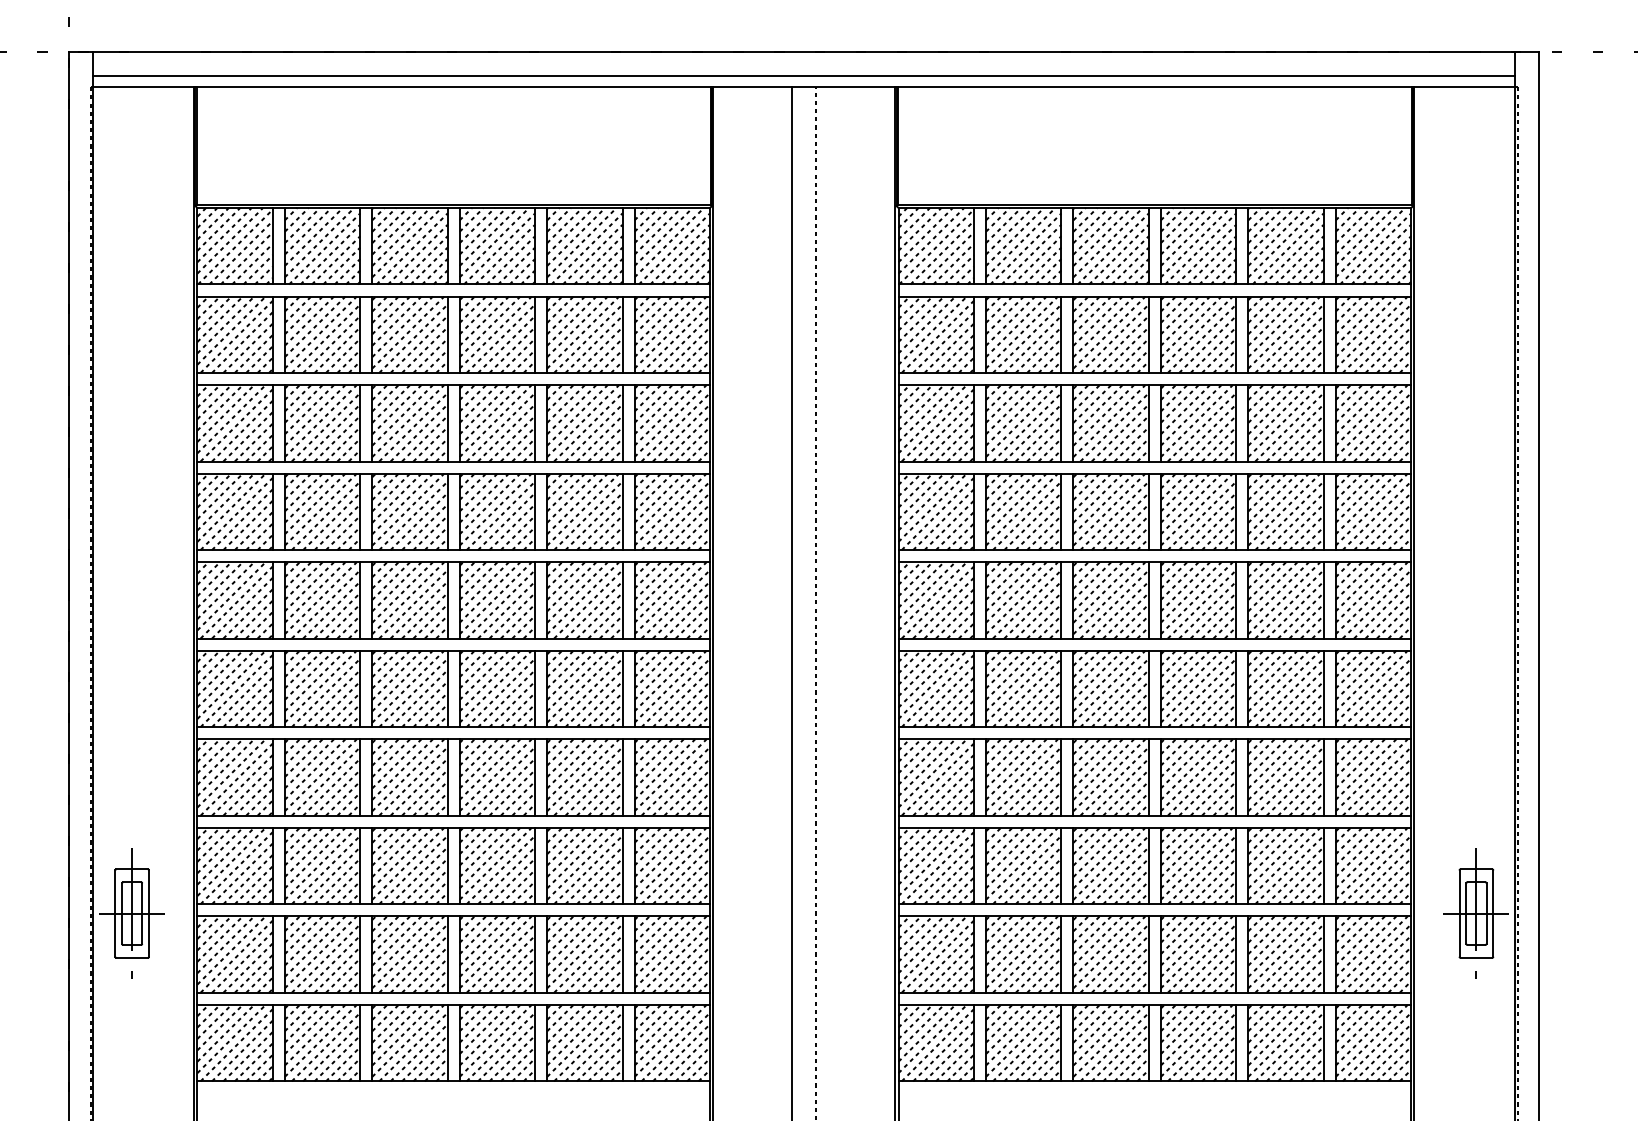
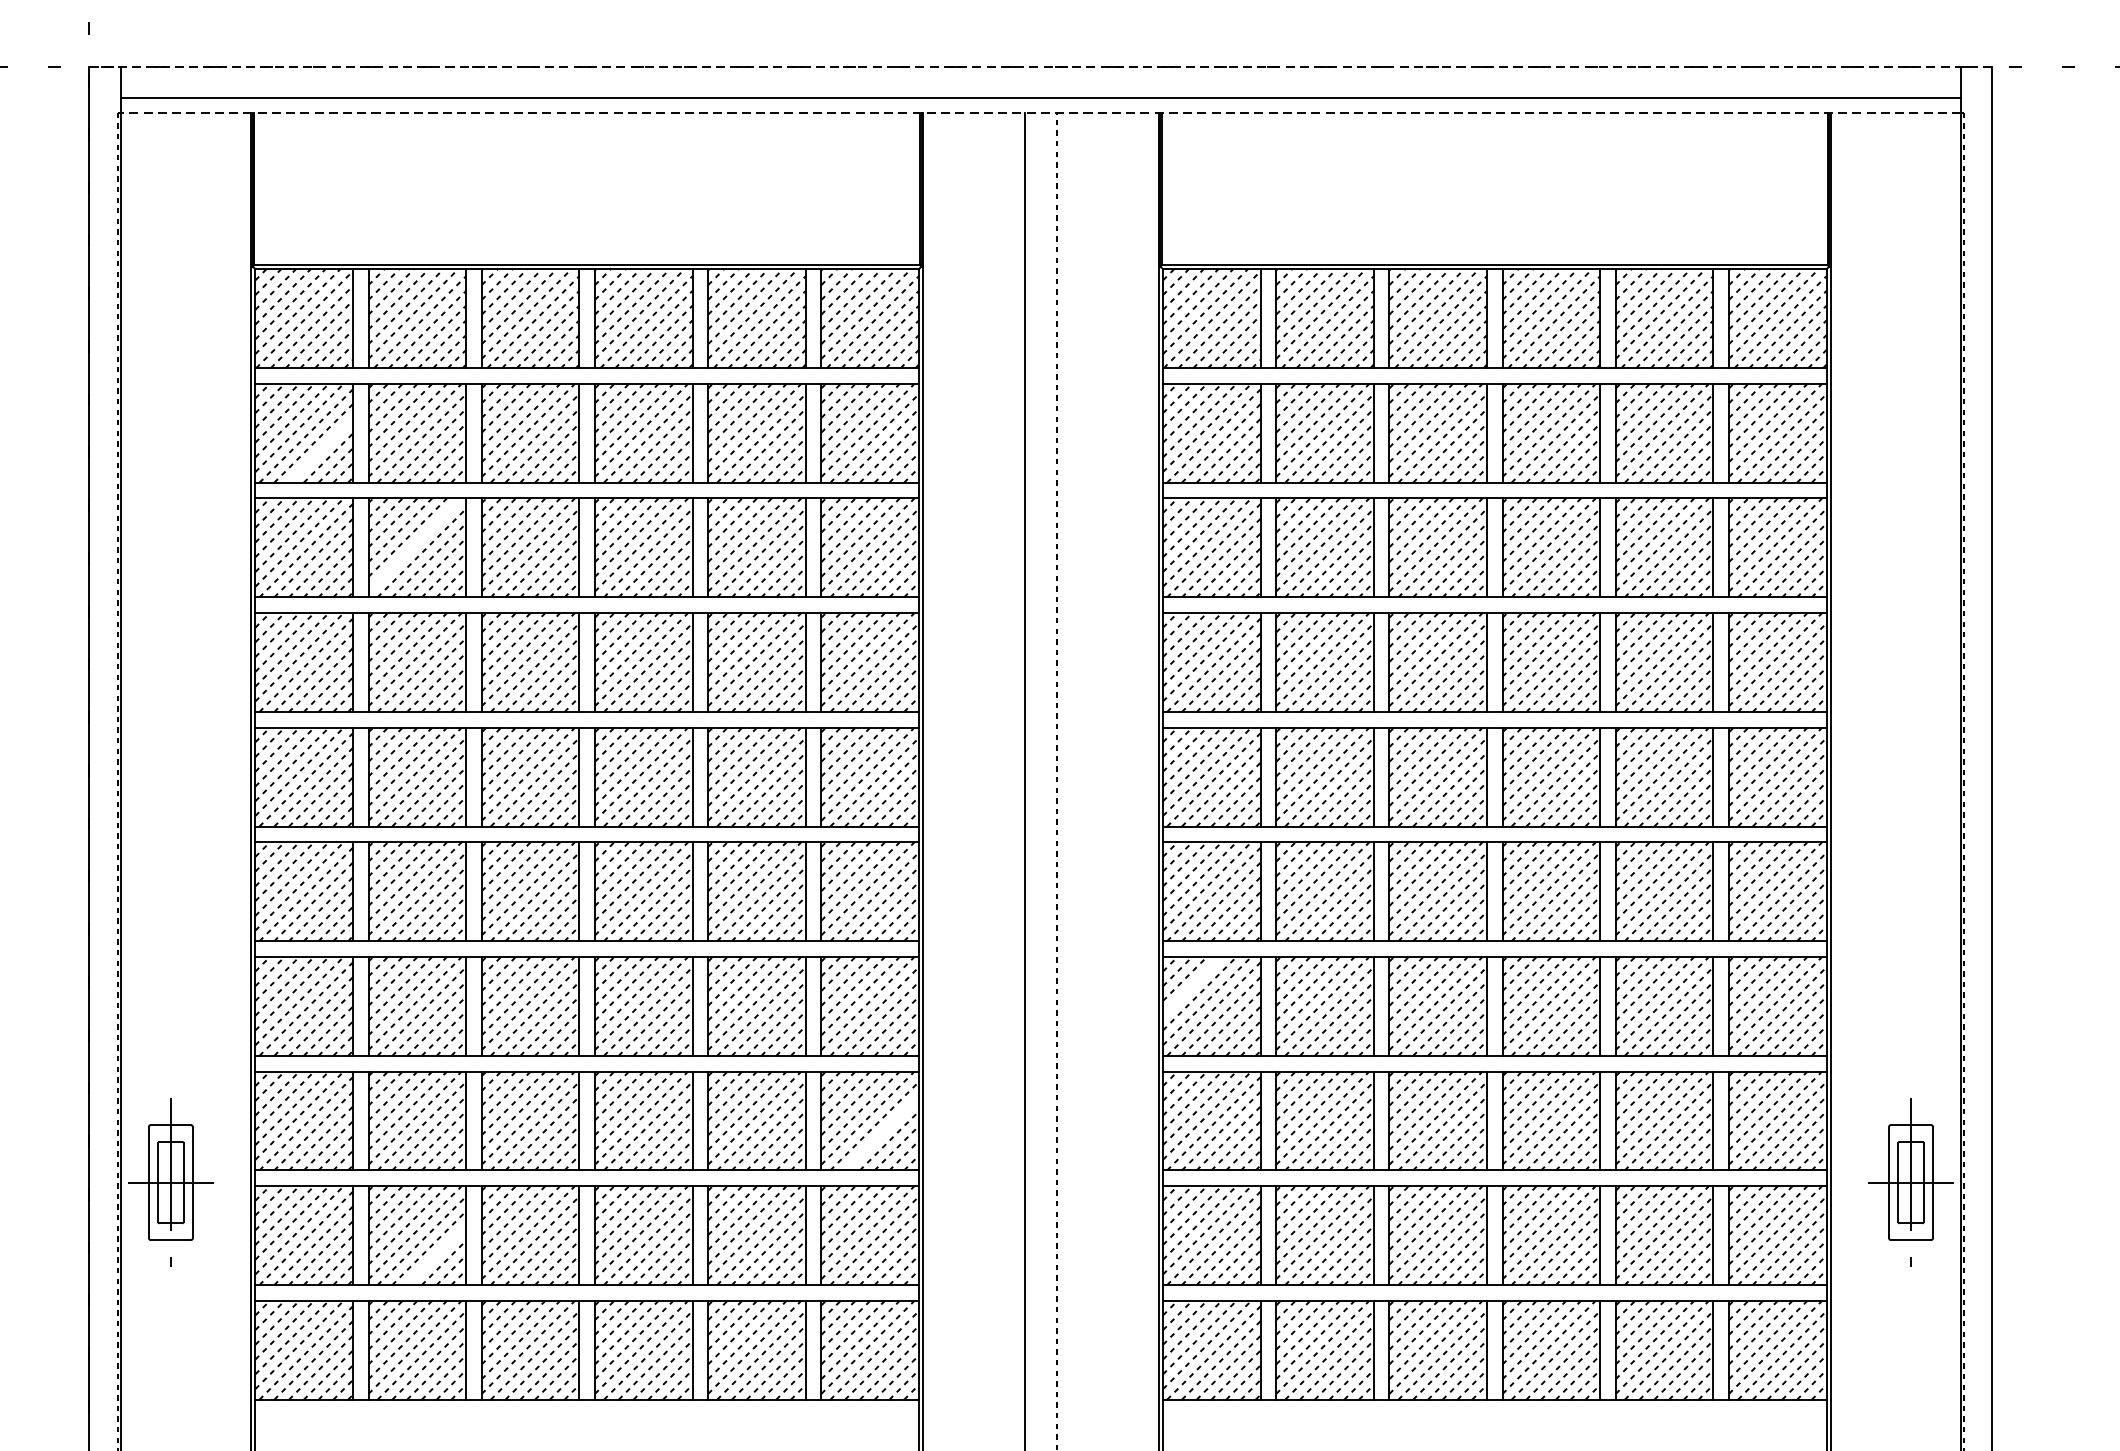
line: (804, 51) -> (1041, 66), solid -> dashed
line: (804, 87) -> (1041, 113), solid -> dashed
line: (247, 347) -> (320, 449), removed
line: (320, 421) -> (414, 545), removed
line: (921, 761) -> (1192, 985), removed
line: (680, 875) -> (880, 1133), removed
line: (337, 969) -> (436, 1254), removed

